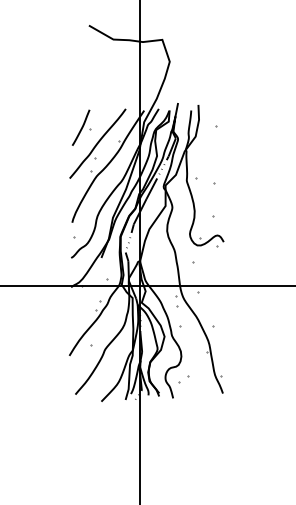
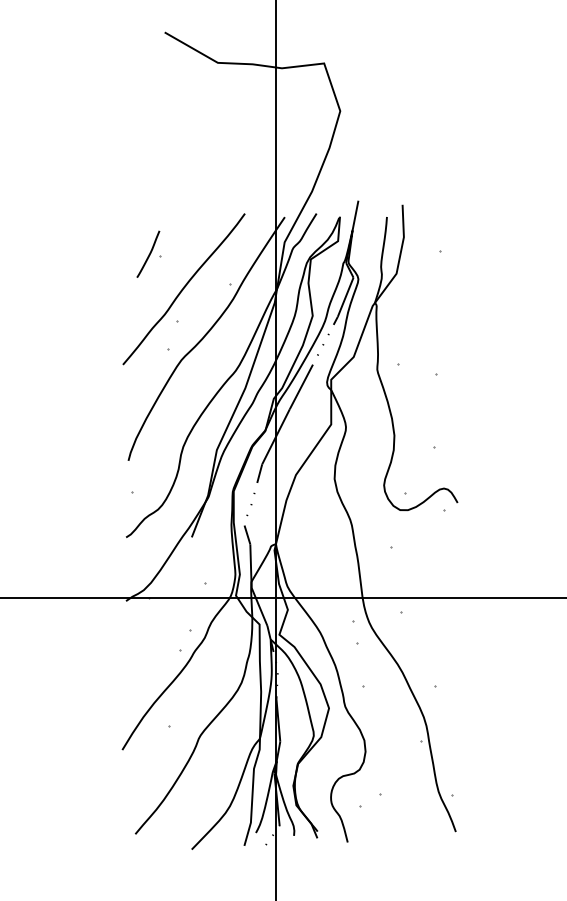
part: (81, 127) -> (148, 253), size x0.6

